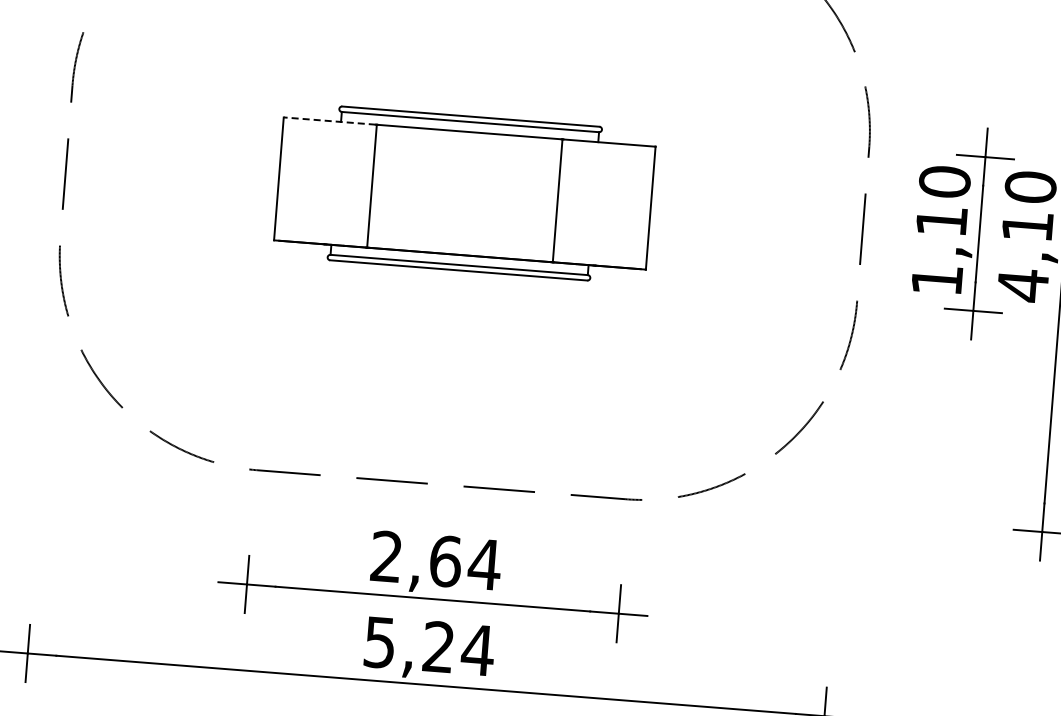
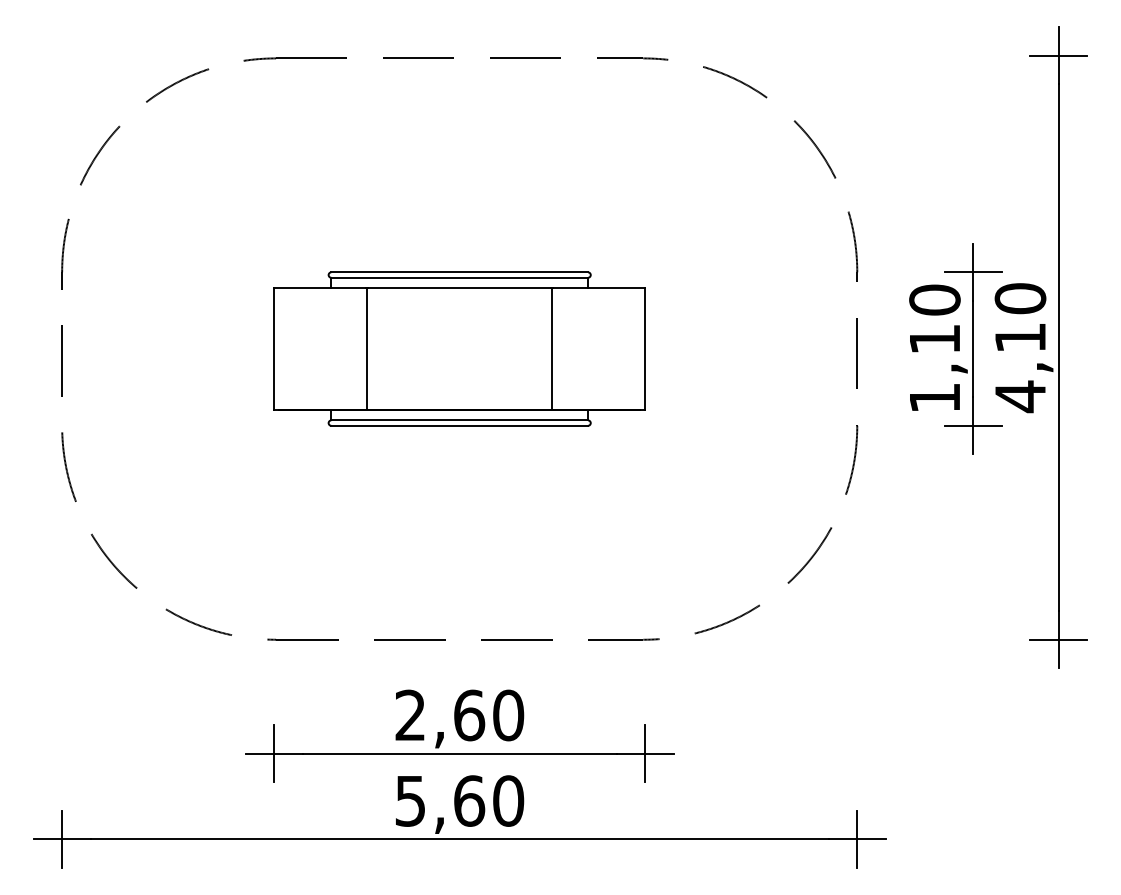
line: (330, 120) -> (320, 287), dashed -> solid
text: (484, 564) -> (508, 715), 2,64 -> 2,60
text: (459, 648) -> (489, 800), 5,24 -> 5,60

